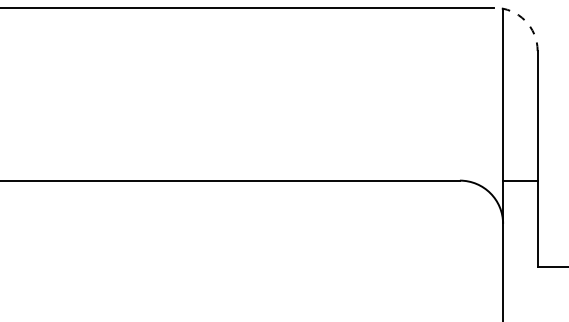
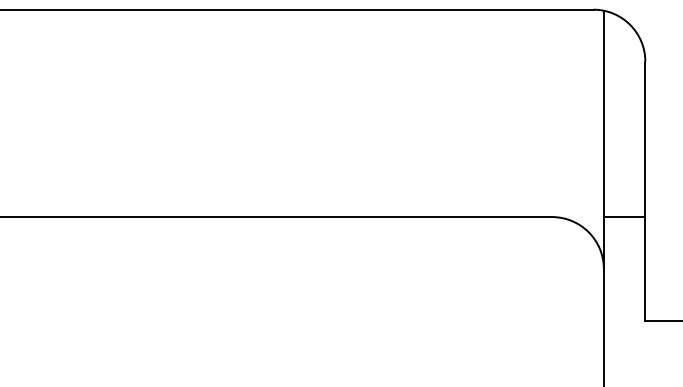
arc: (525, 20) -> (630, 24), dashed -> solid

